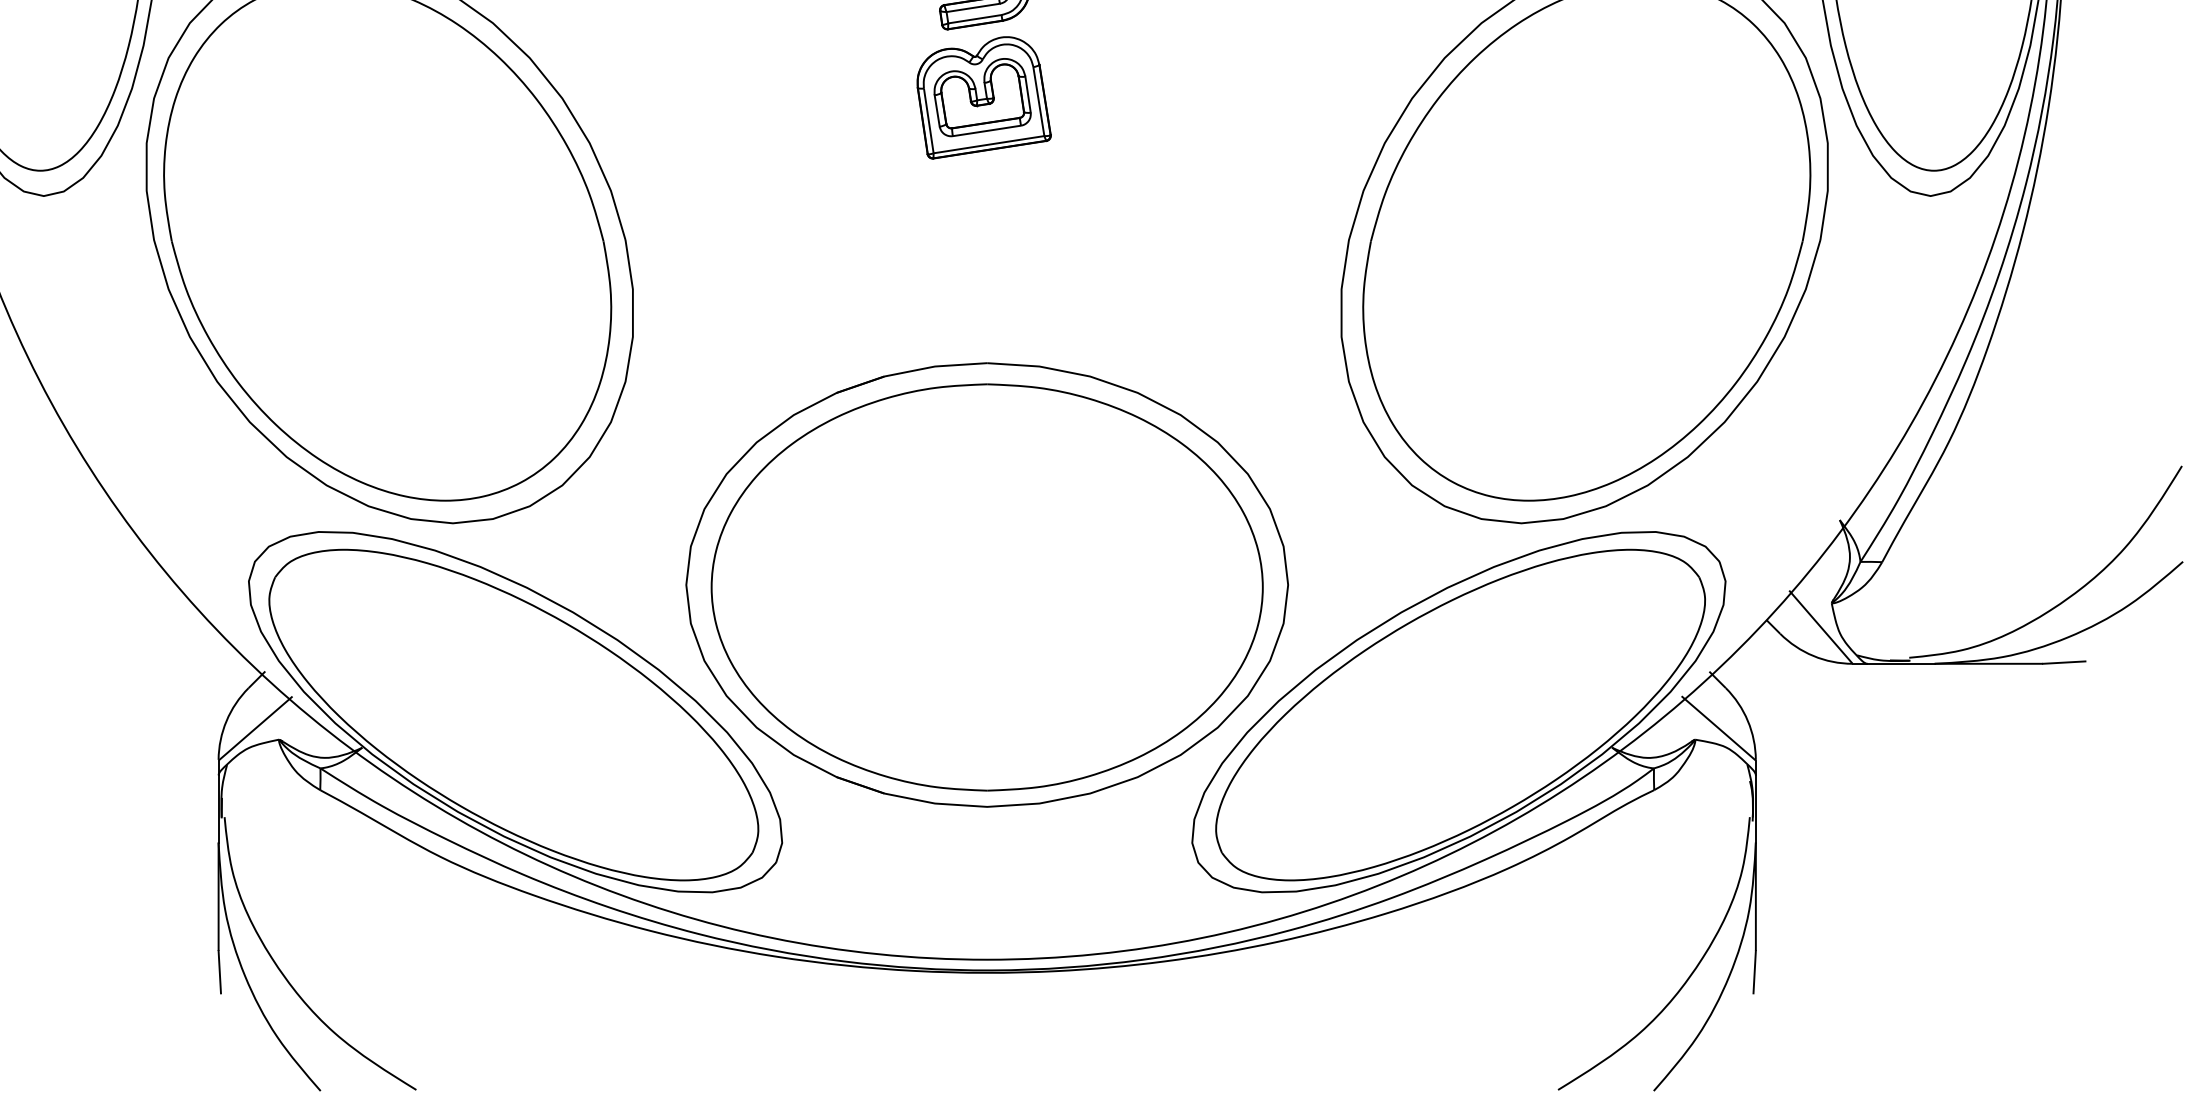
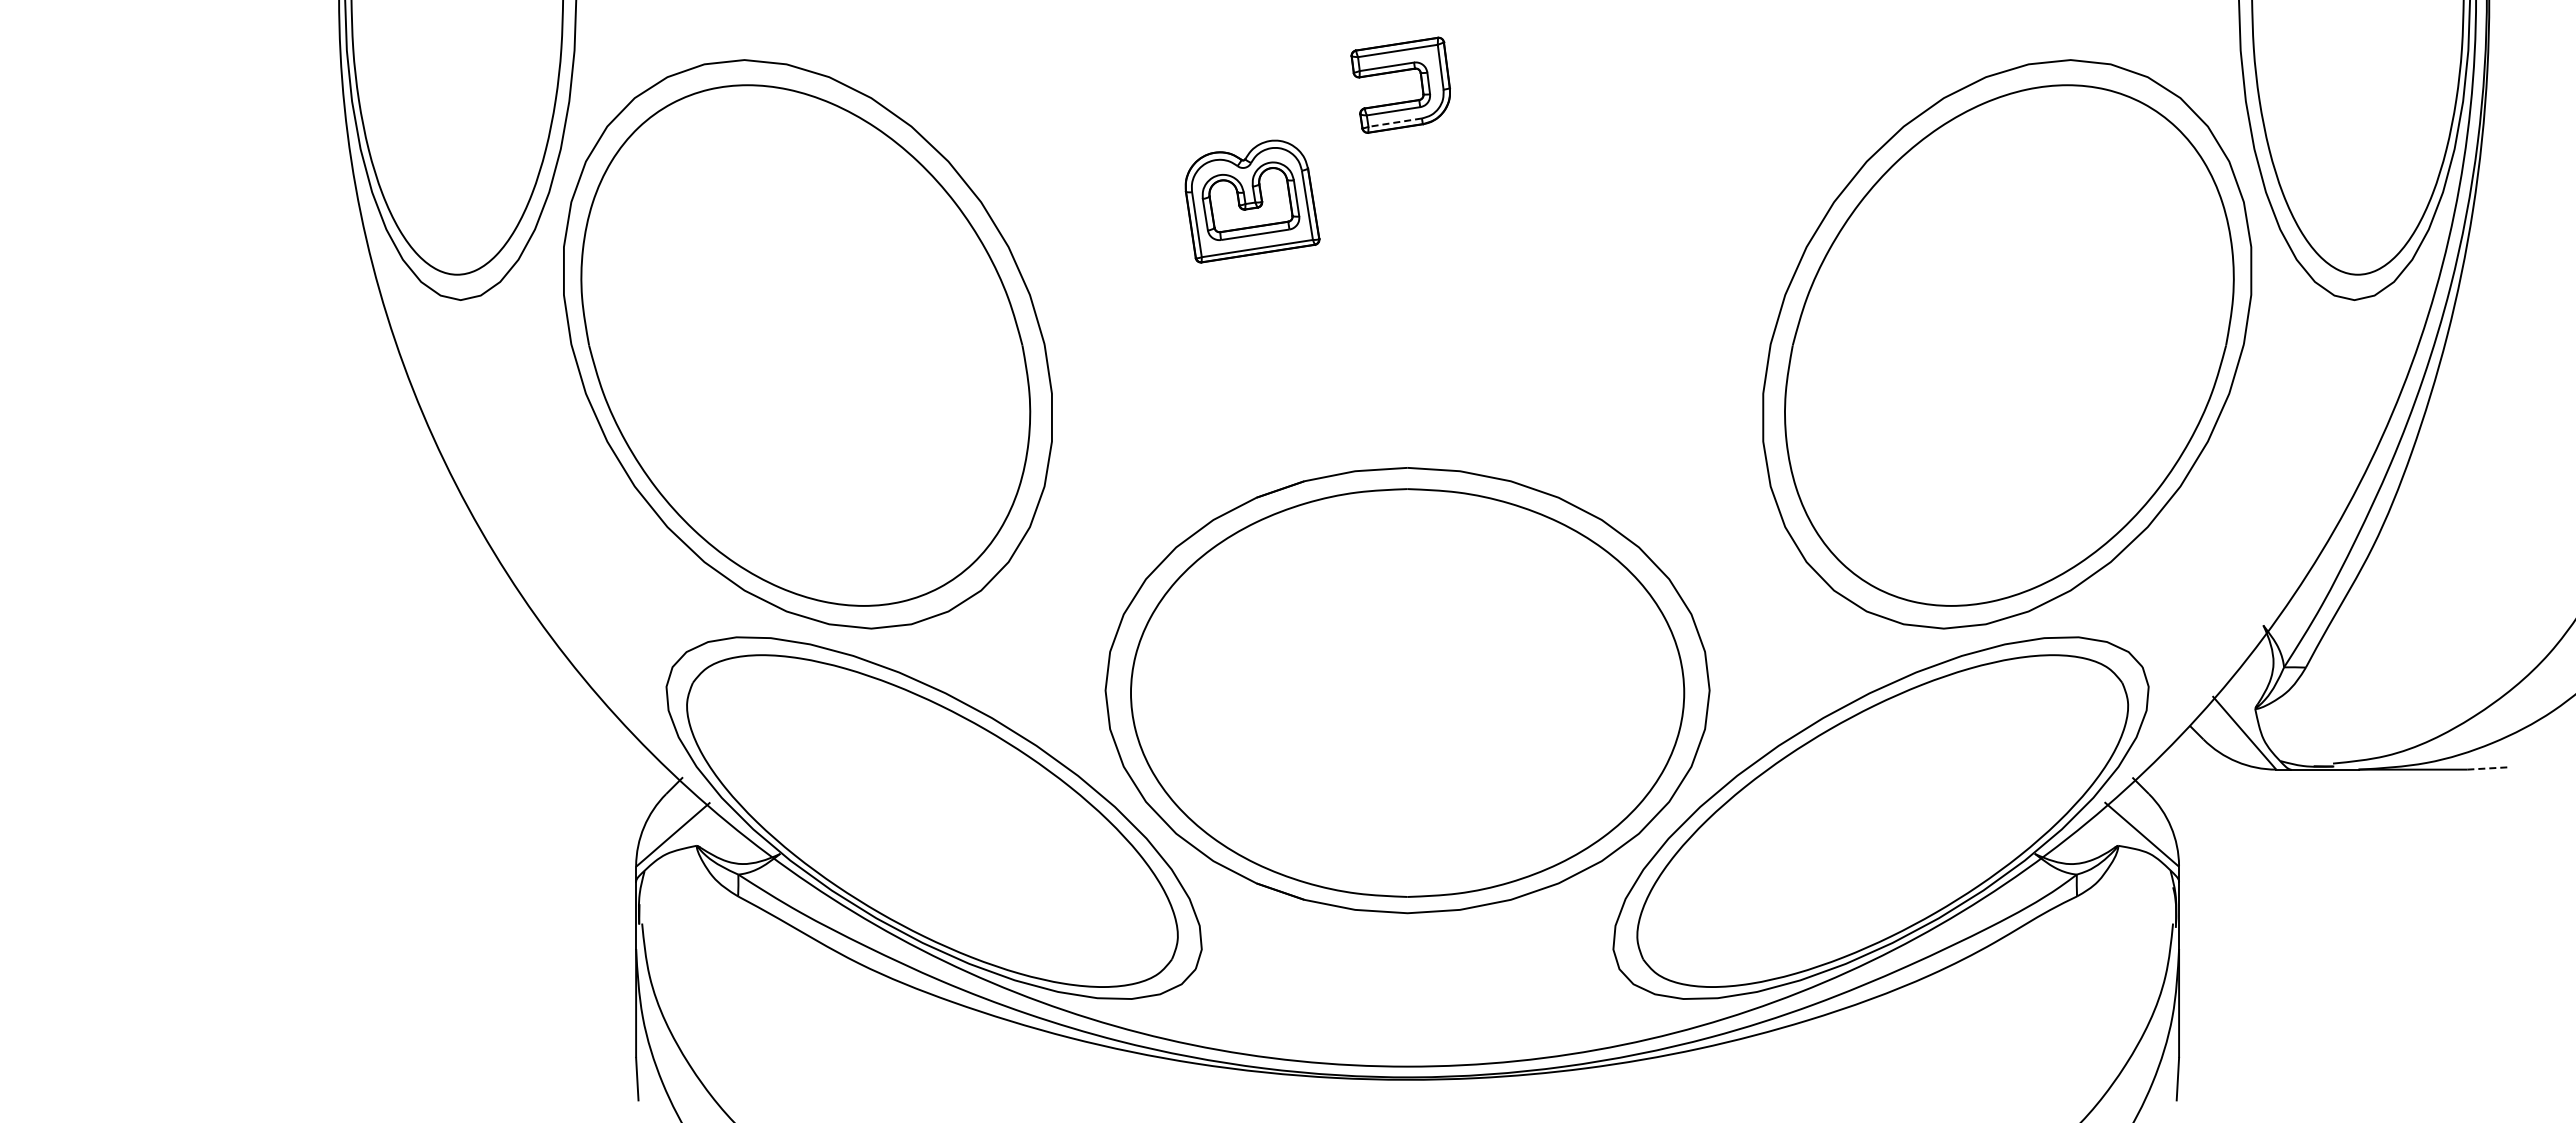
line: (974, 19) -> (1394, 122), solid -> dashed
part: (984, 97) -> (1252, 201), moved
line: (2065, 662) -> (2489, 768), solid -> dashed

